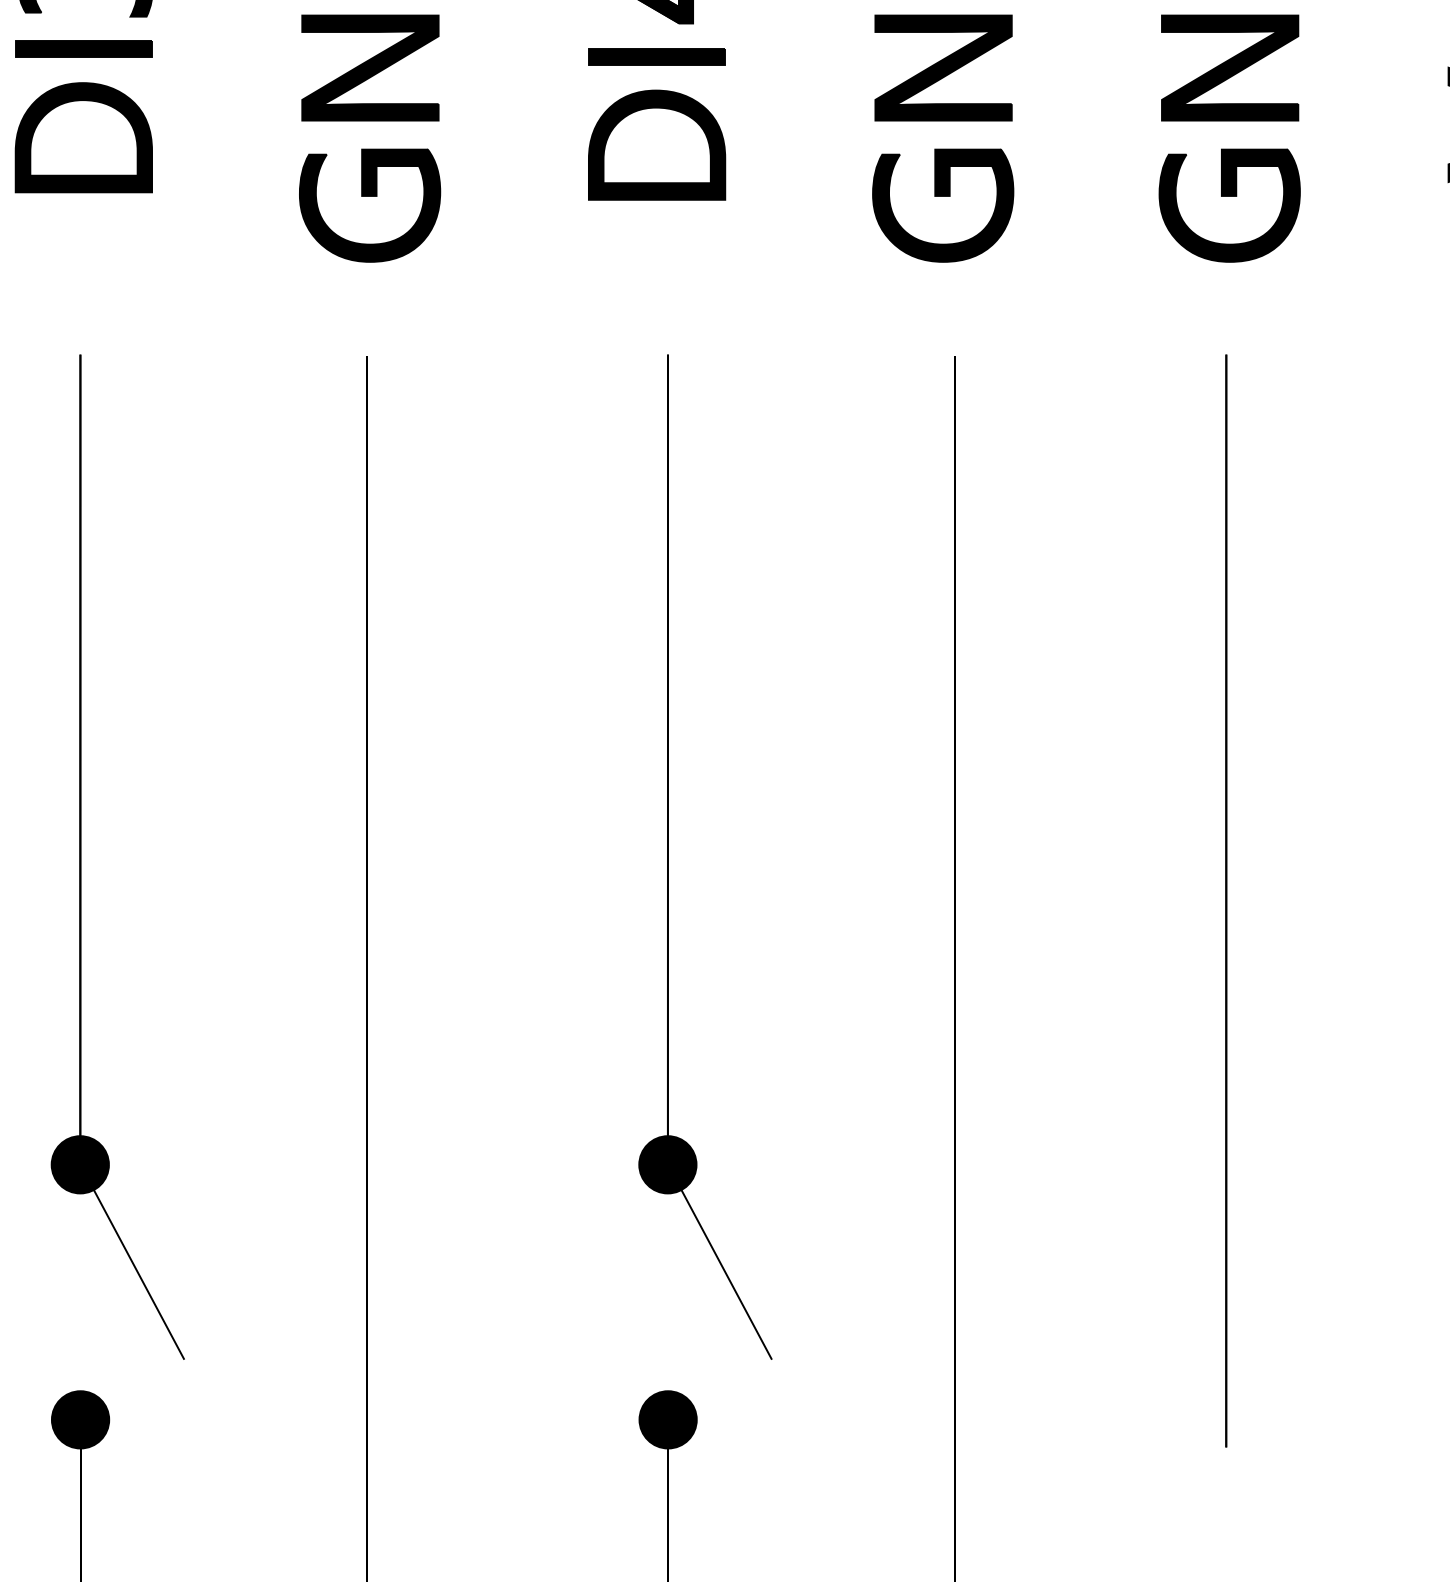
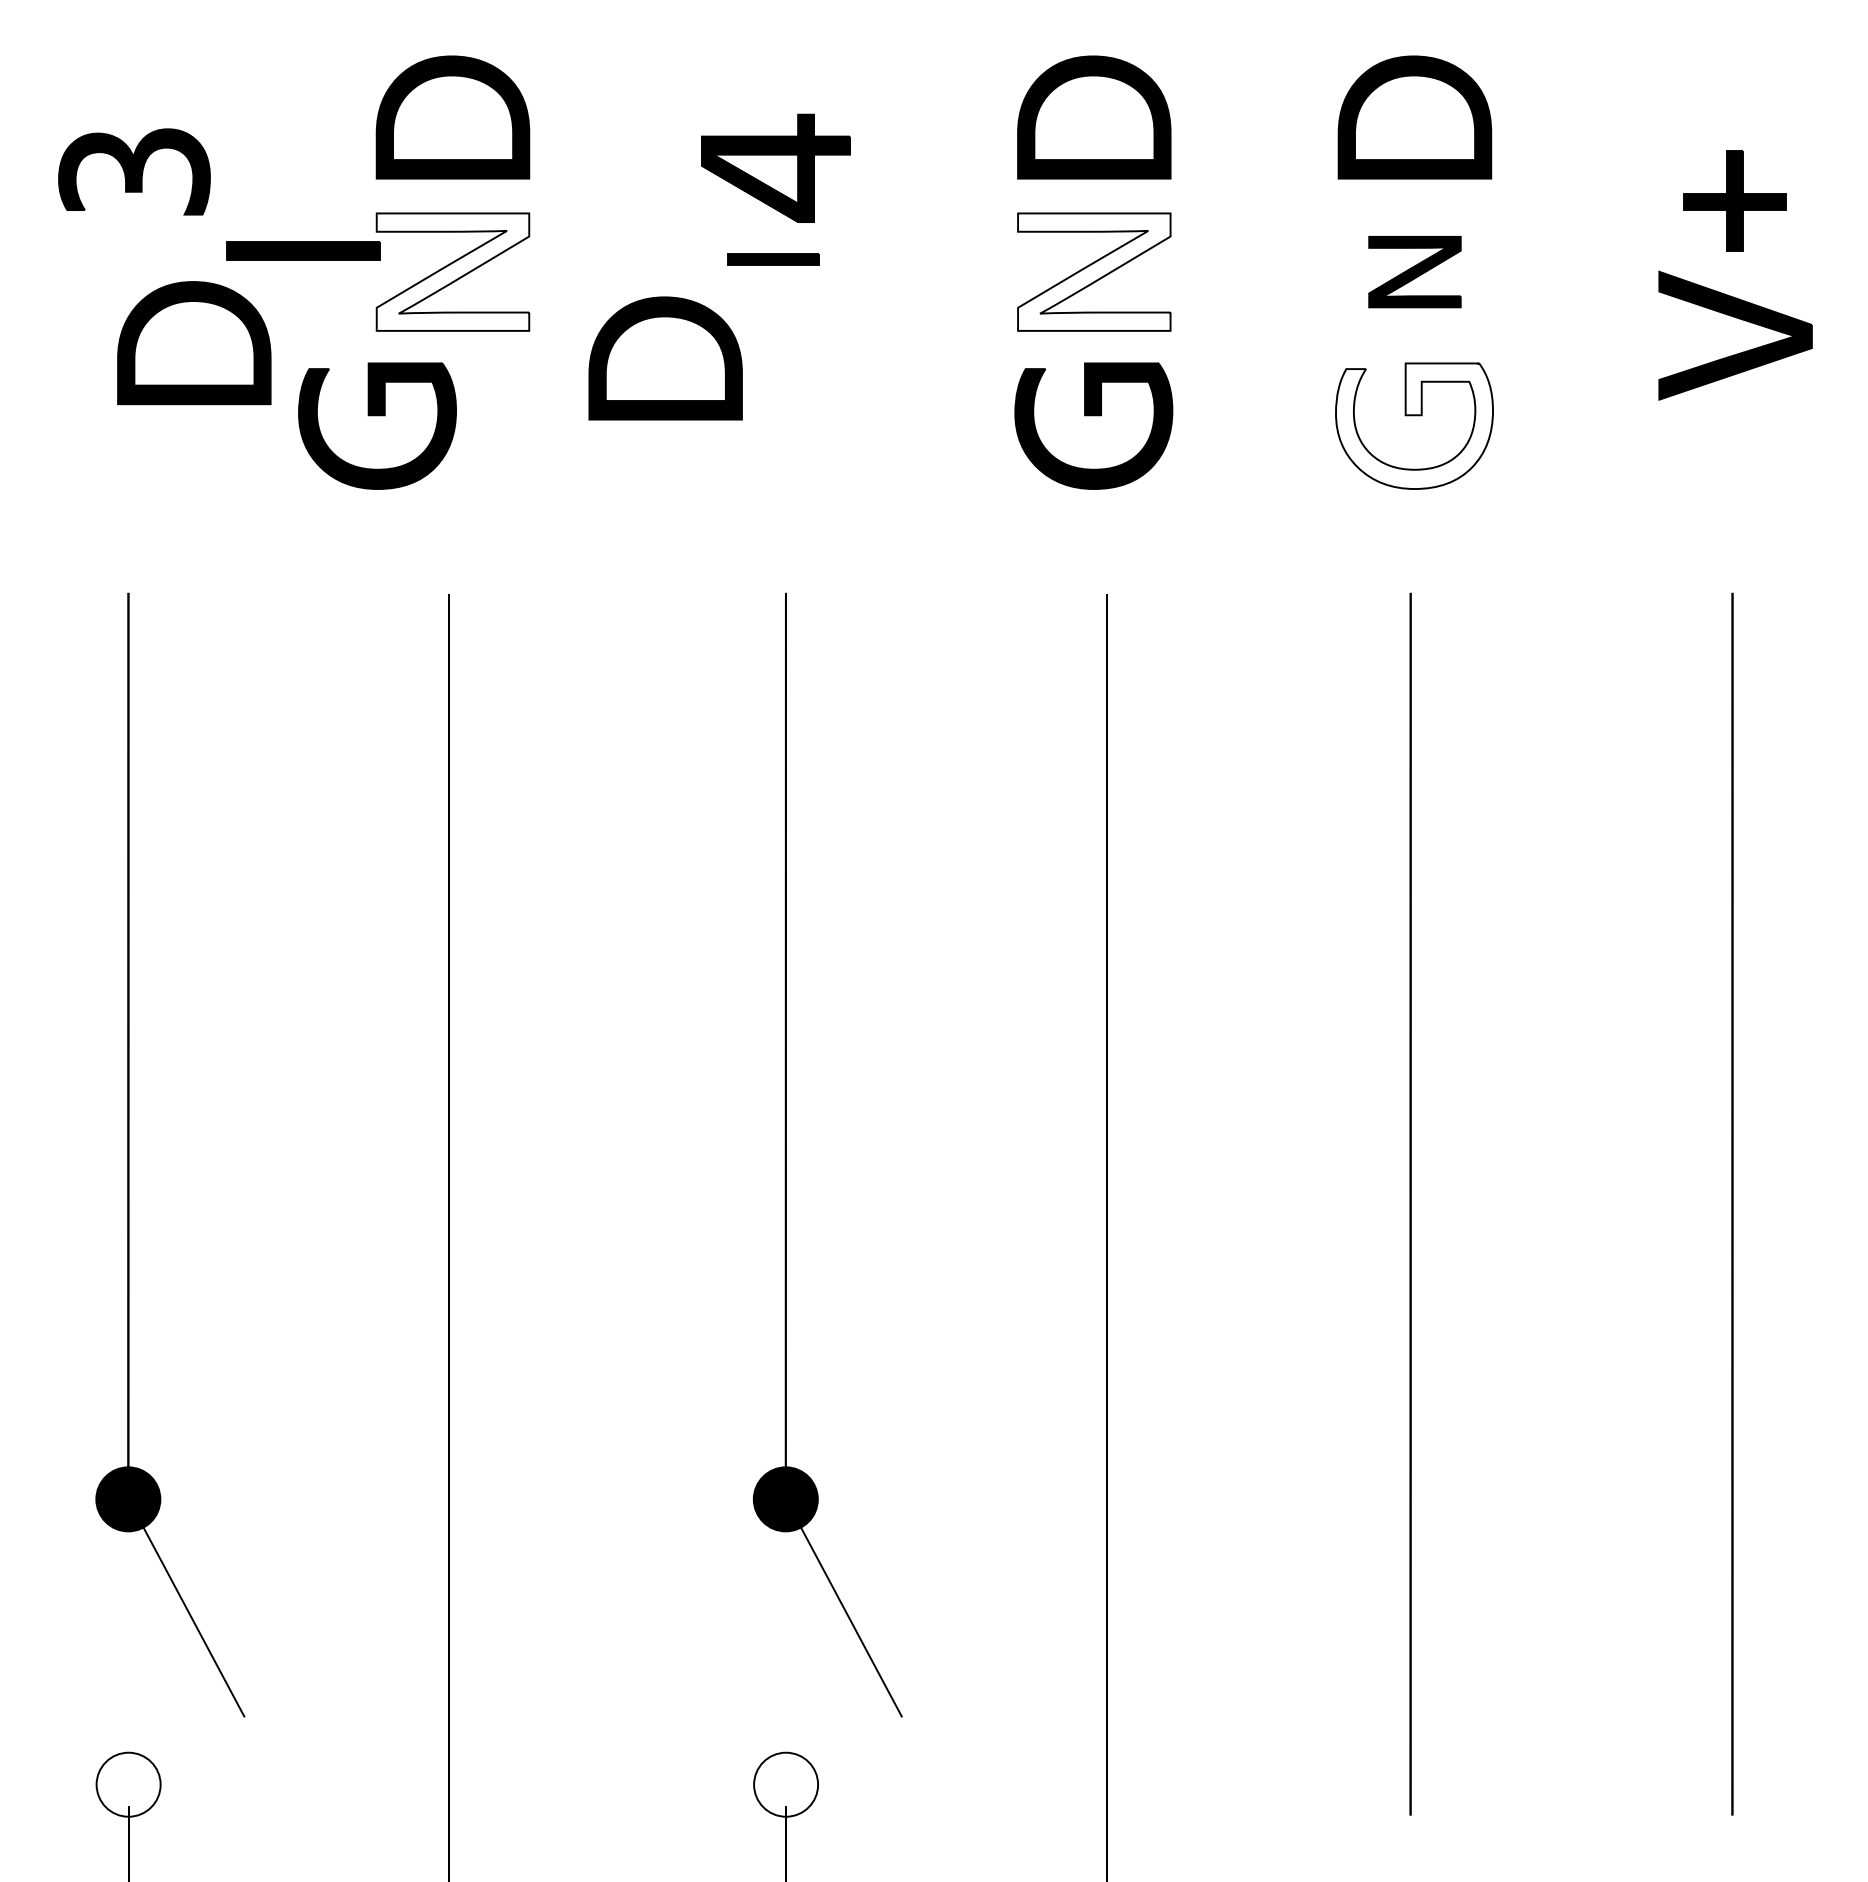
part: (84, 48) -> (303, 250), moved
part: (656, 56) -> (773, 259), size x0.6
fill: (370, 67) -> (452, 271), removed
fill: (943, 67) -> (1094, 271), removed
part: (1229, 67) -> (1414, 271), size x0.6
part: (84, 138) -> (194, 343), moved
part: (656, 145) -> (665, 358), moved
part: (370, 197) -> (377, 416), moved
fill: (1229, 206) -> (1414, 426), removed
fill: (80, 1419) -> (128, 1784), removed
fill: (668, 1419) -> (786, 1784), removed

